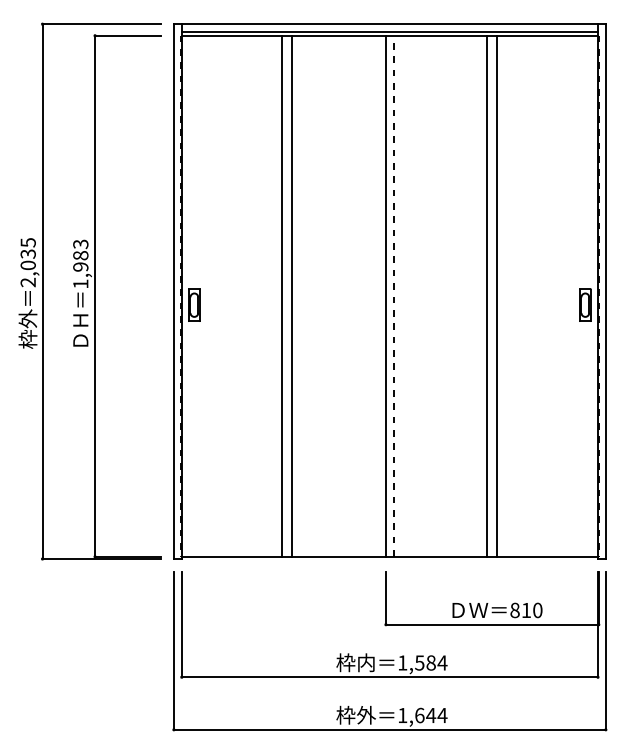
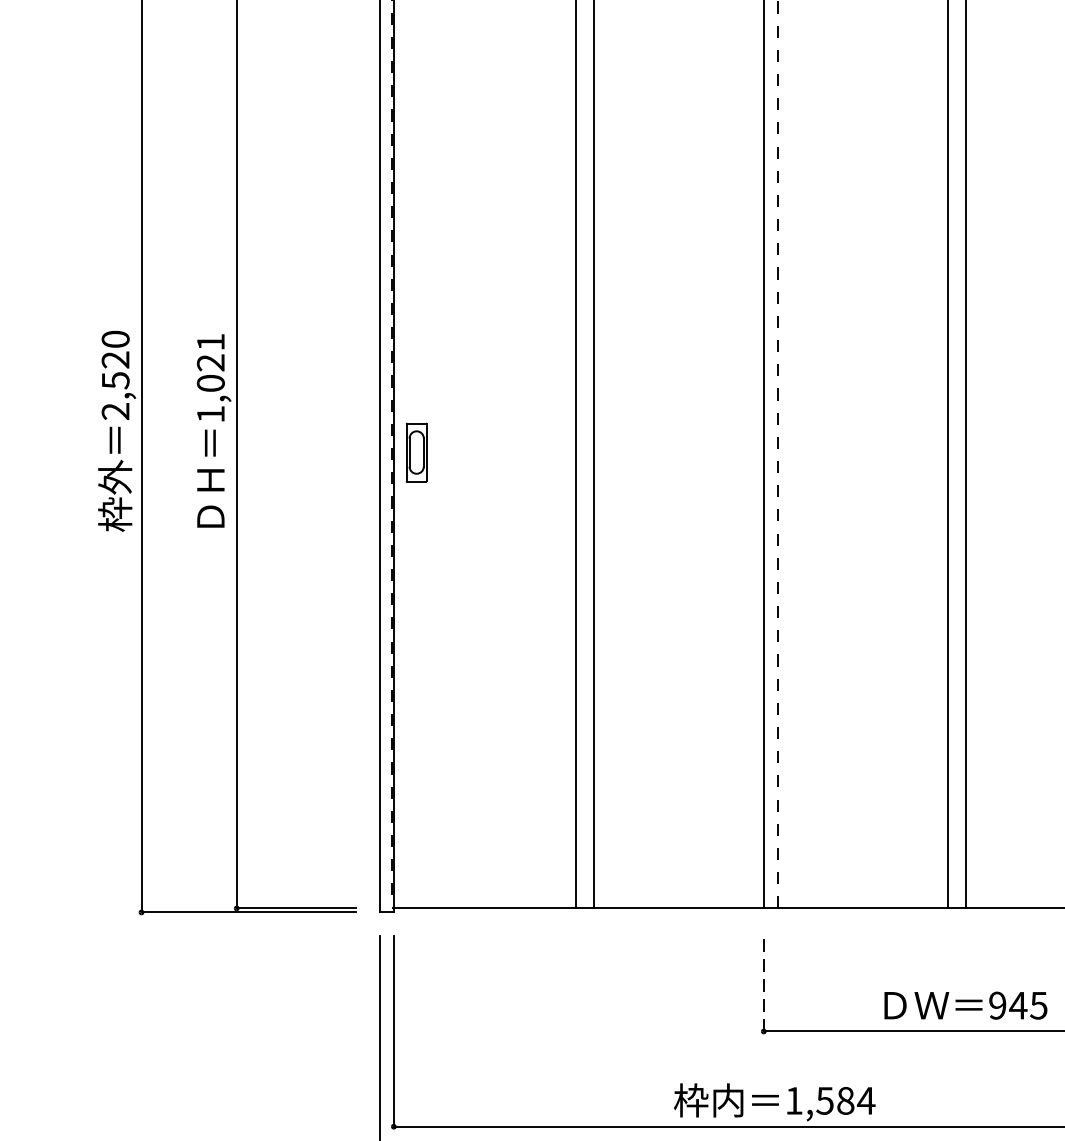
text: (27, 254) -> (114, 360), 2,035 -> 2,520
text: (80, 255) -> (210, 362), 1,983 -> 1,021
line: (385, 597) -> (762, 982), solid -> dashed
text: (526, 610) -> (1018, 1005), 810 -> 945

